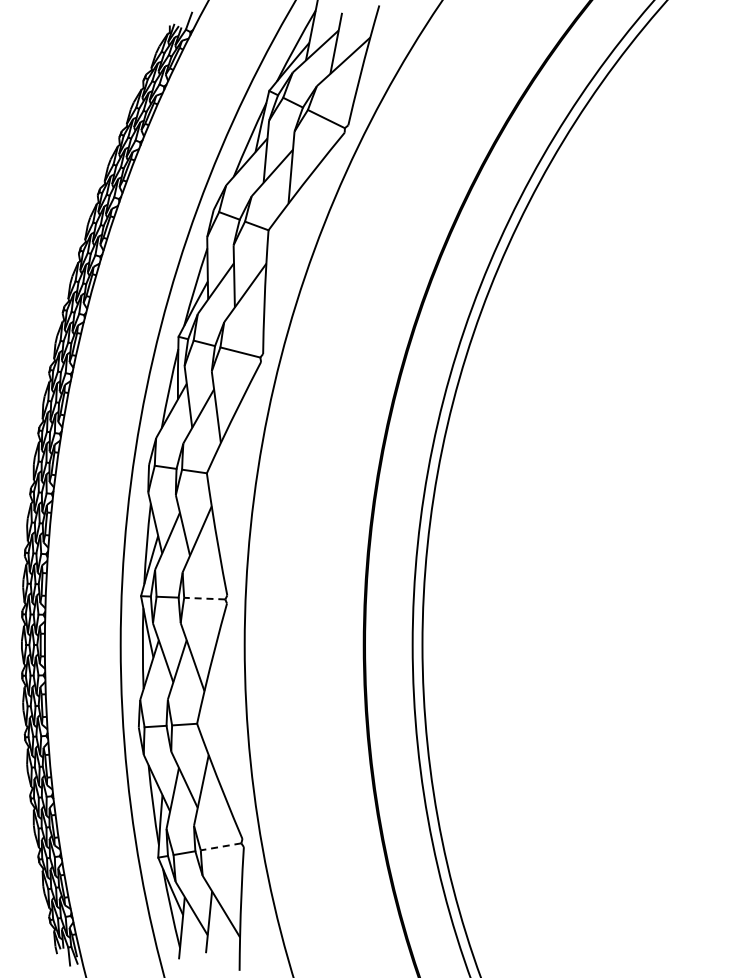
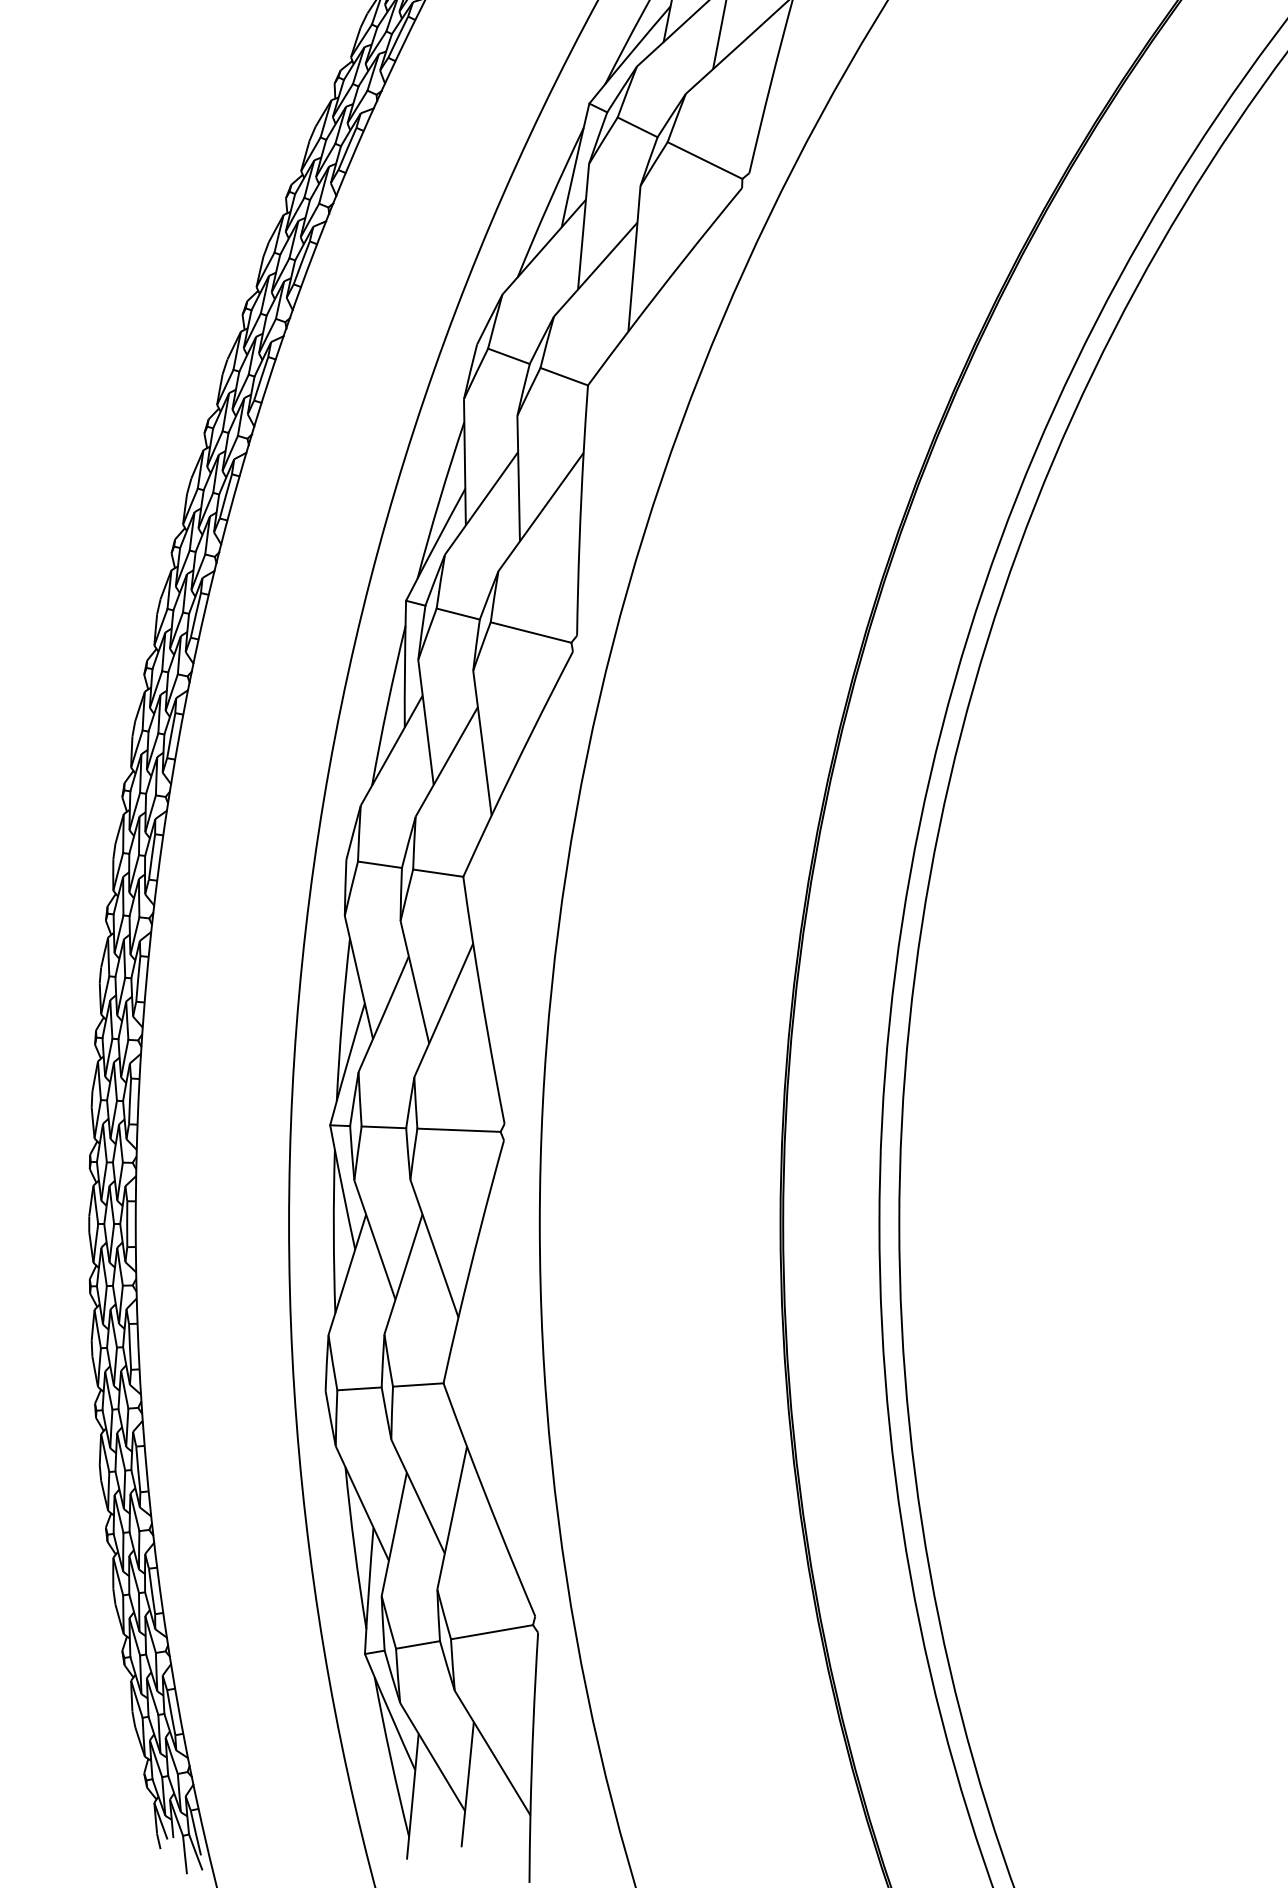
line: (204, 598) -> (458, 1130), dashed -> solid
line: (221, 846) -> (492, 1631), dashed -> solid

